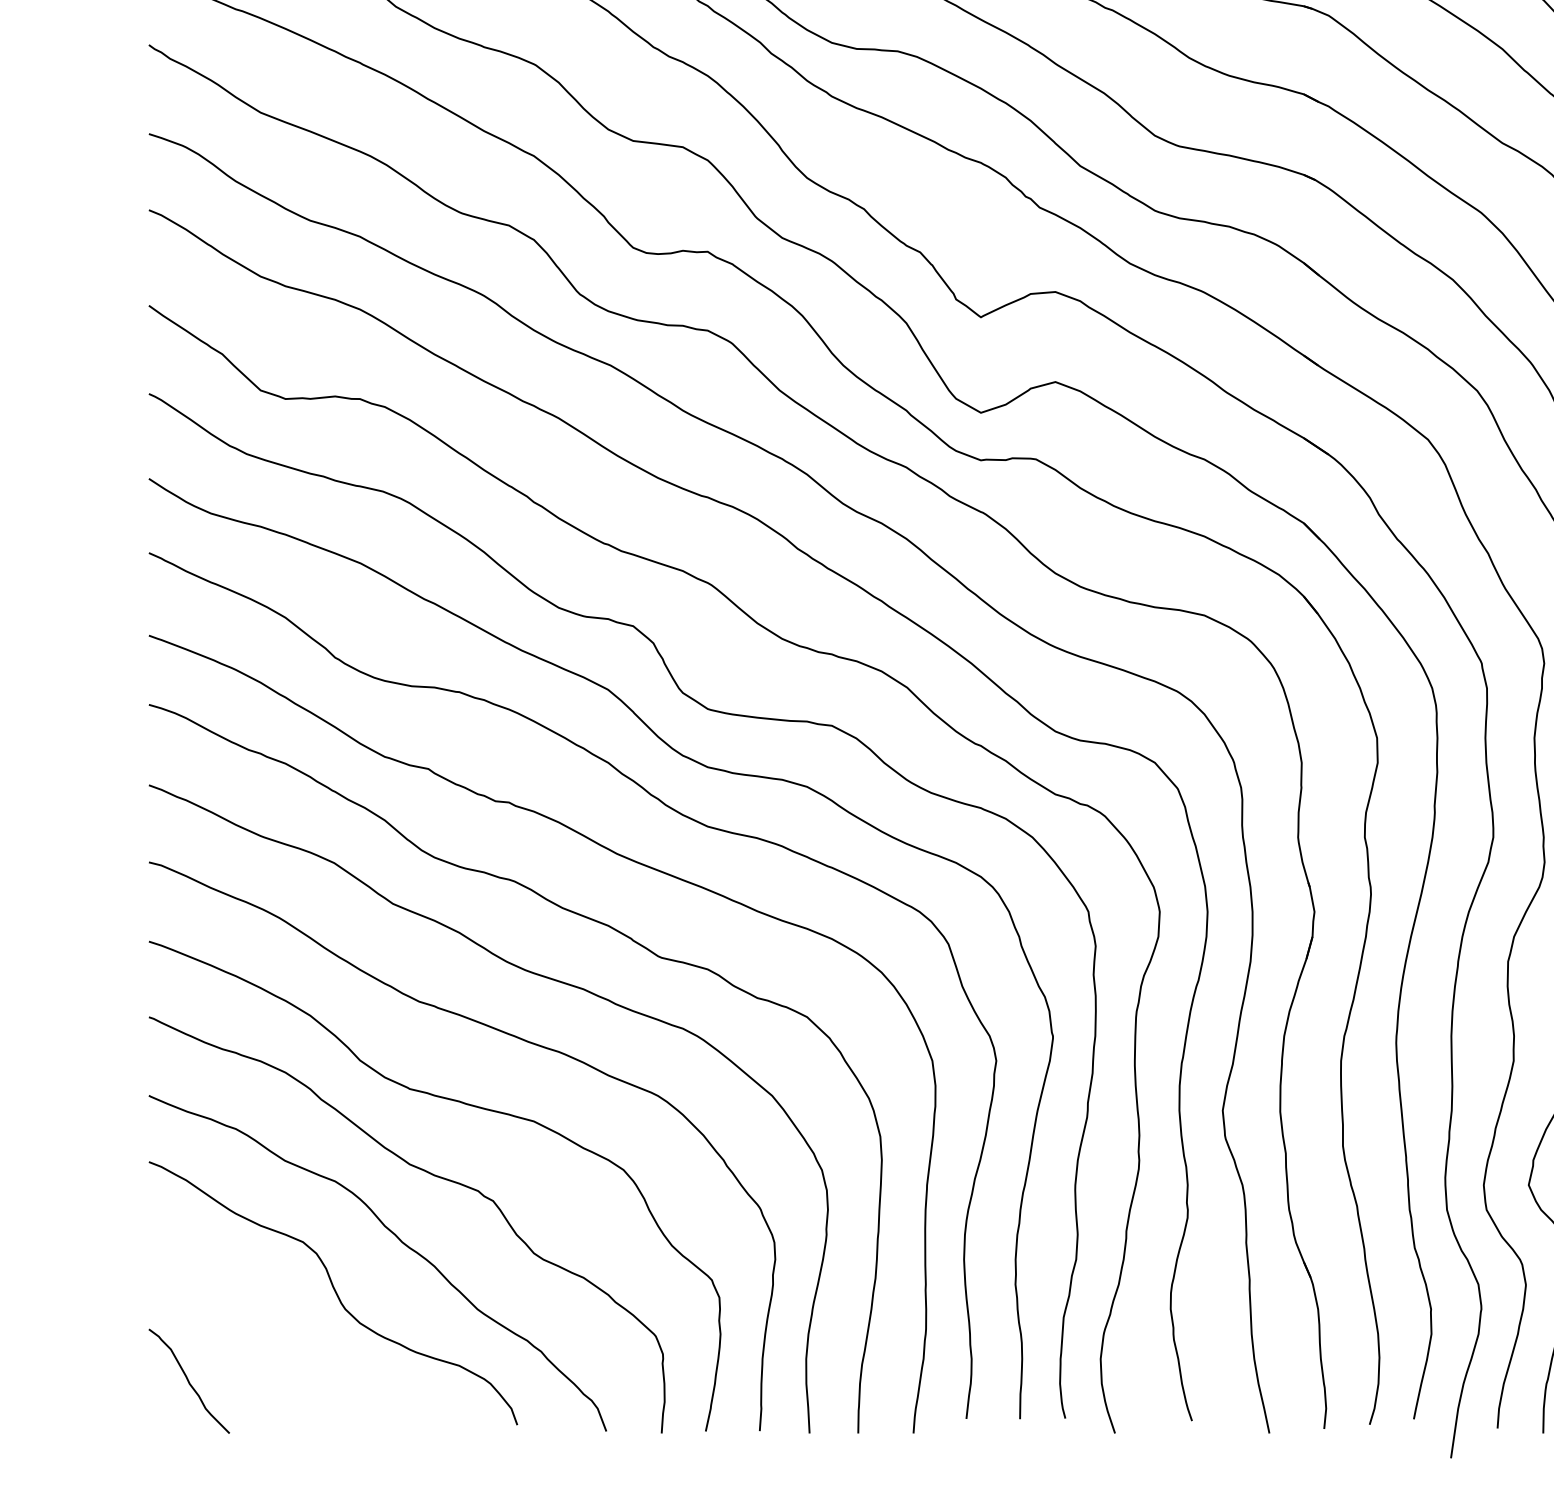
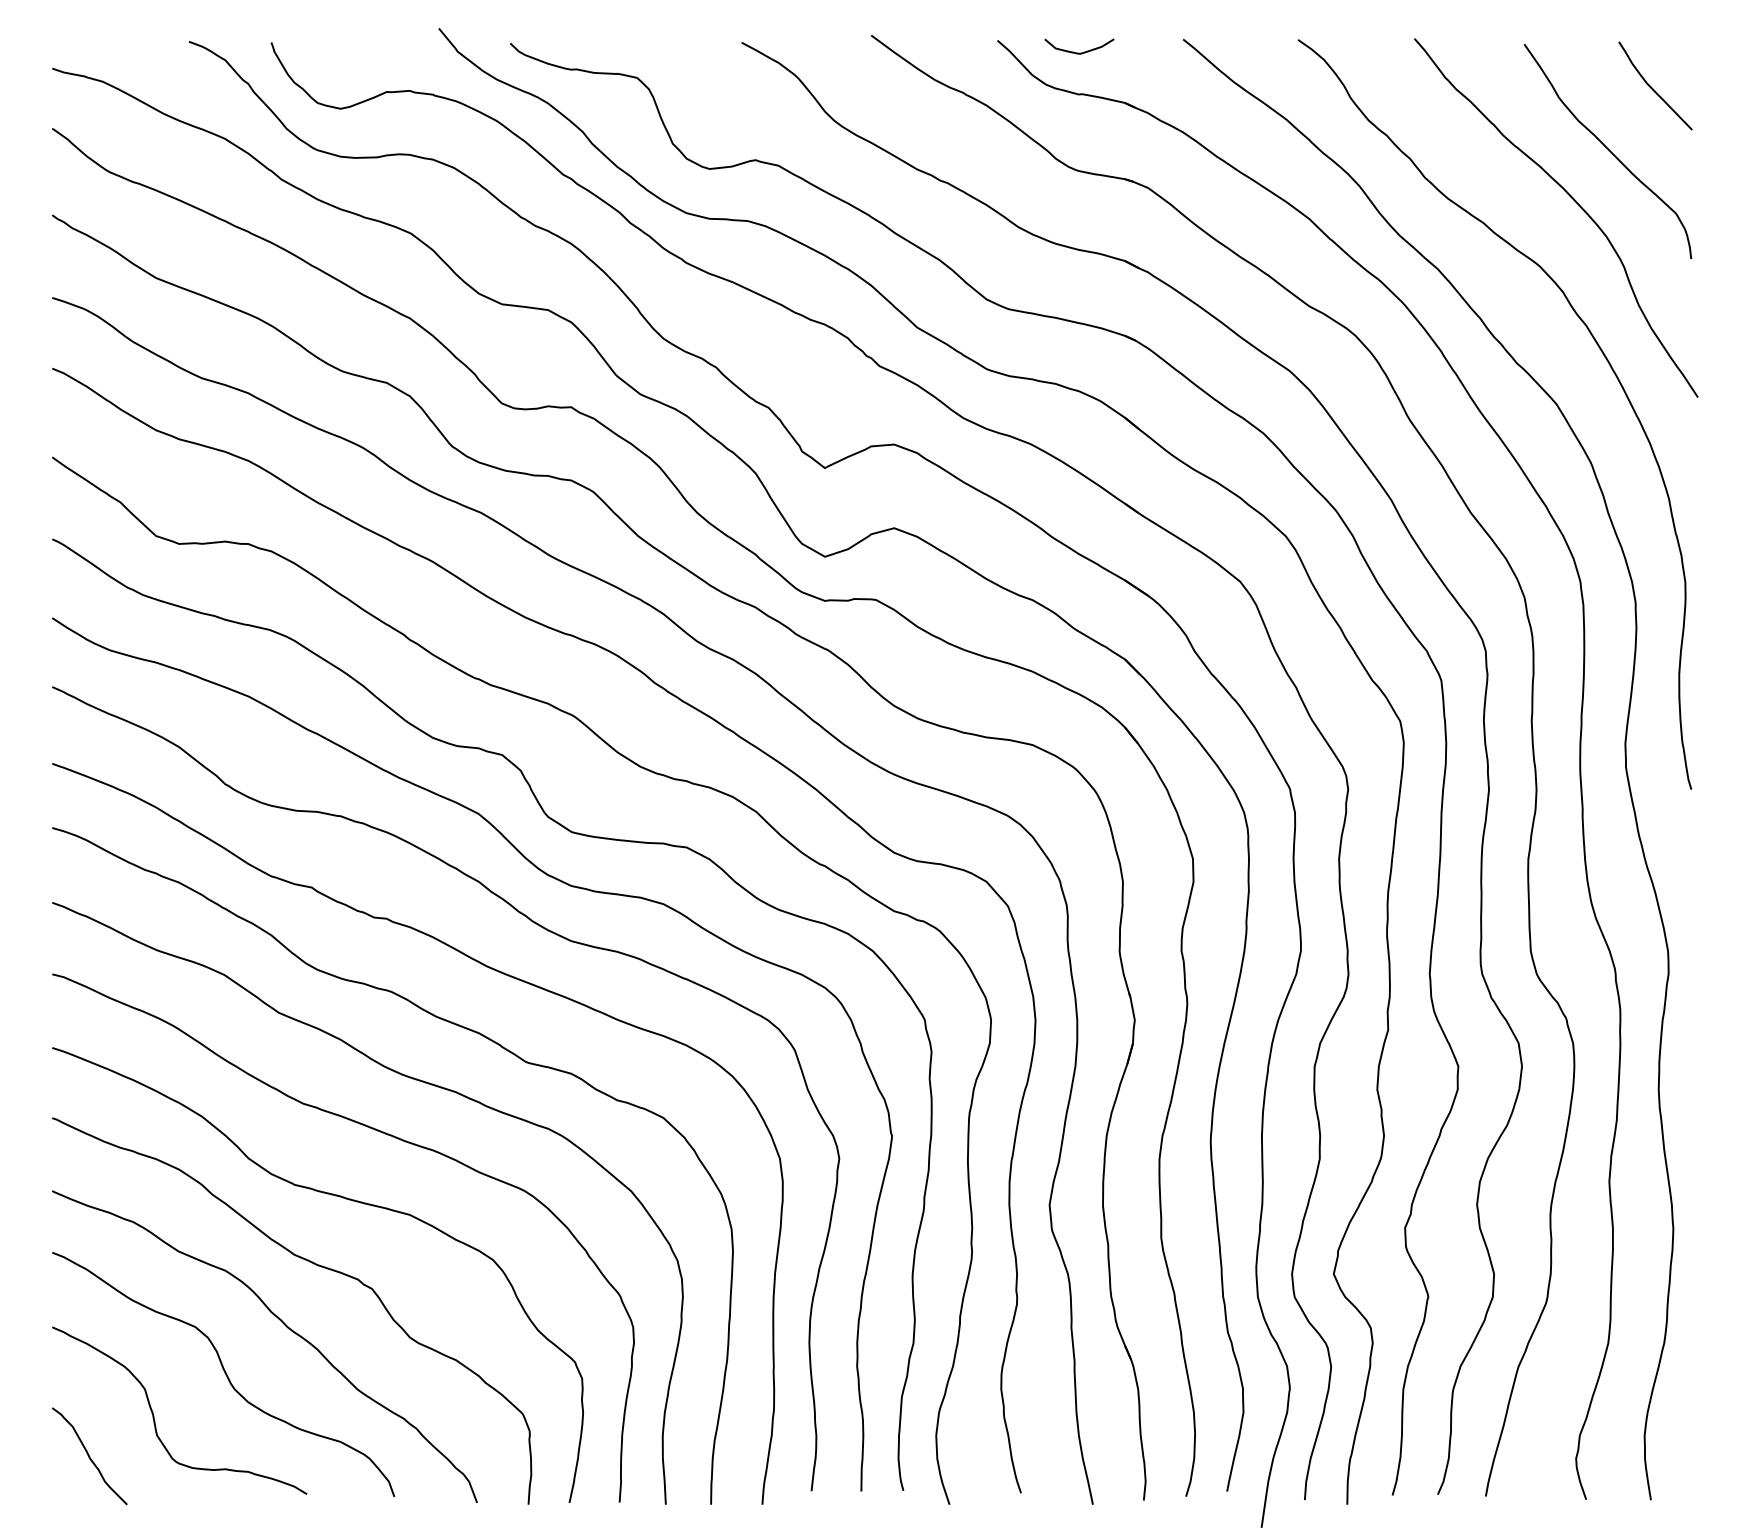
curve: (258, 1337) -> (154, 1415), added

